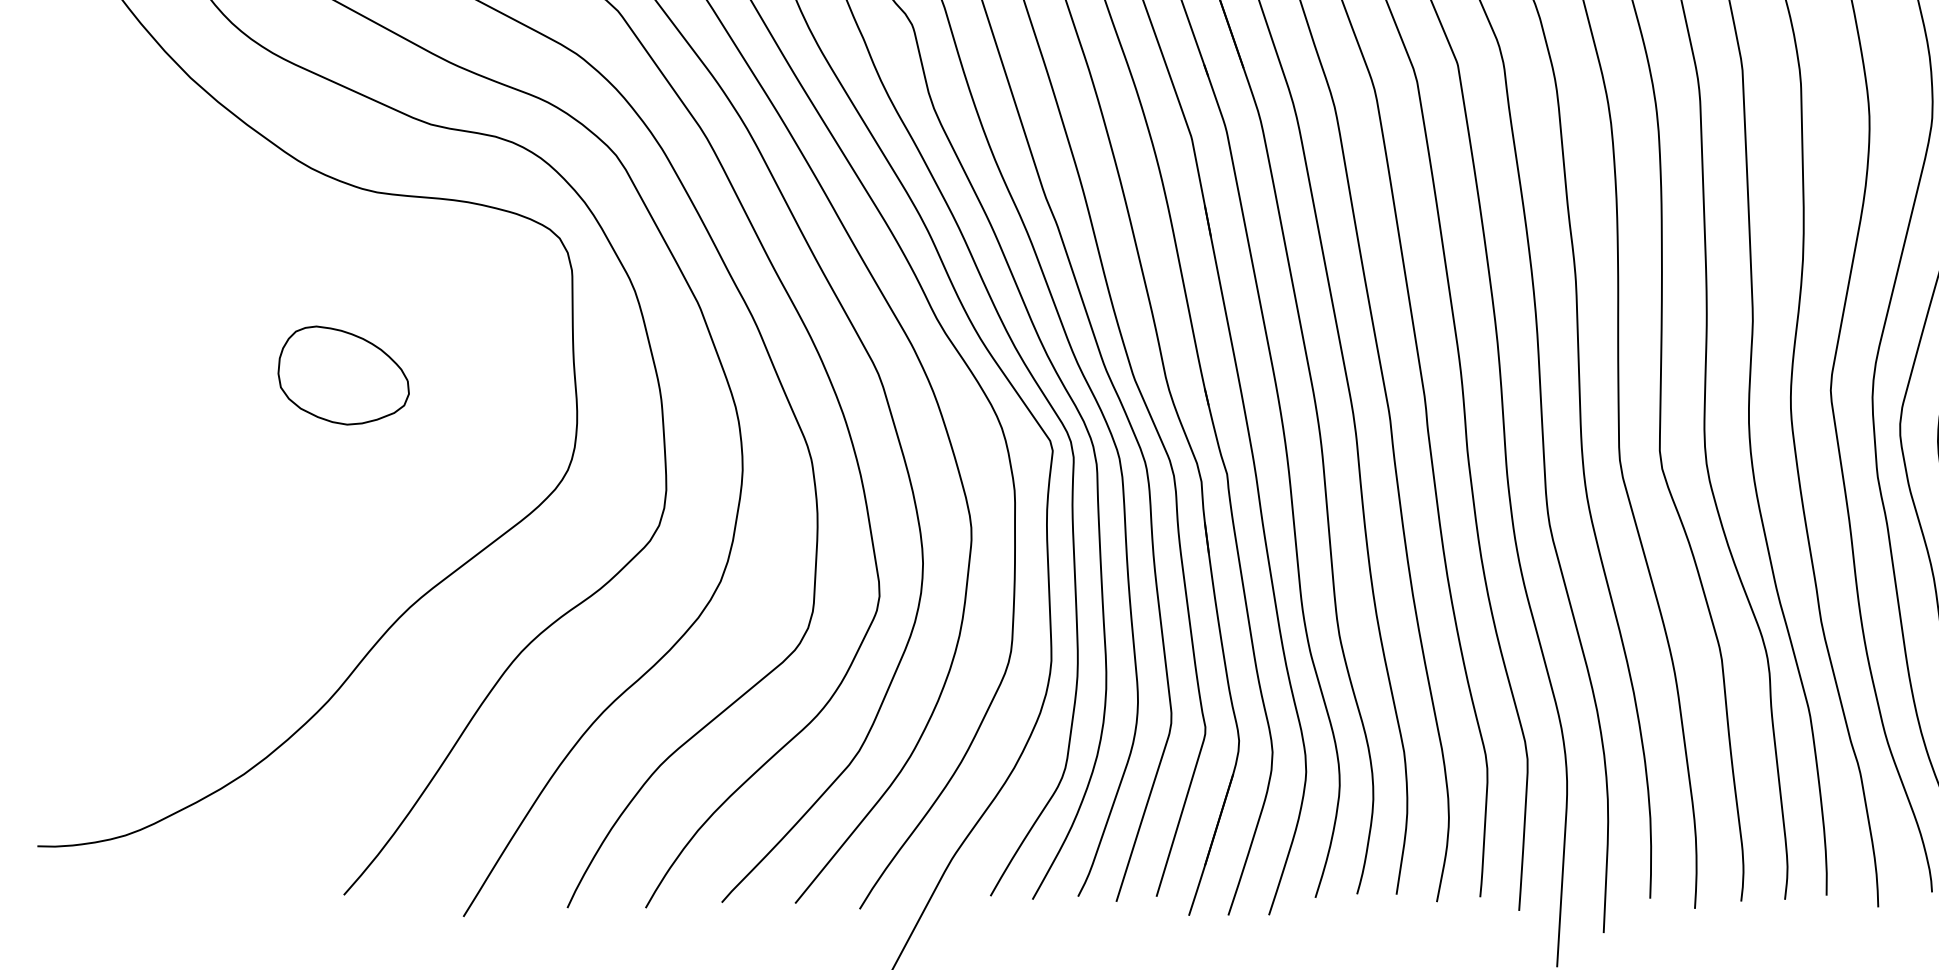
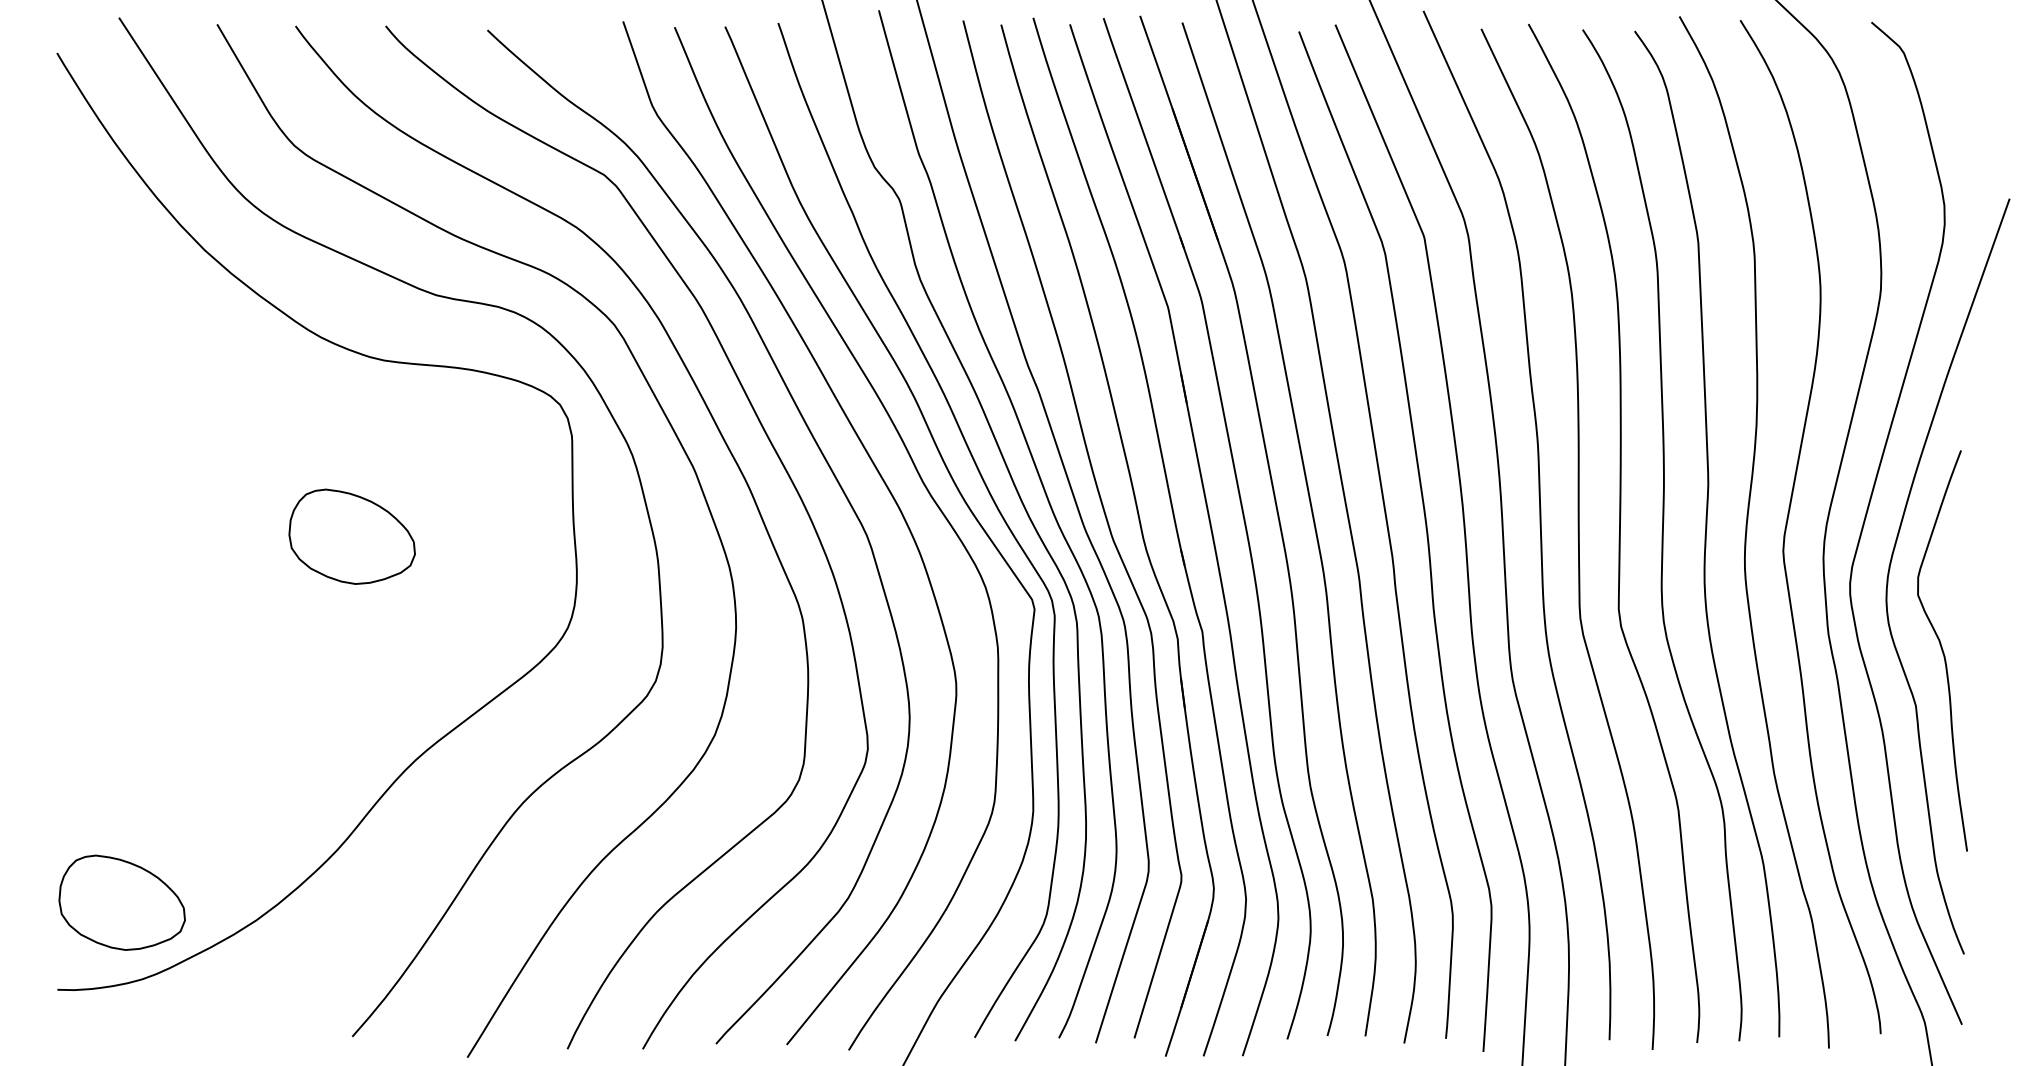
part: (104, 755) -> (121, 902), added

